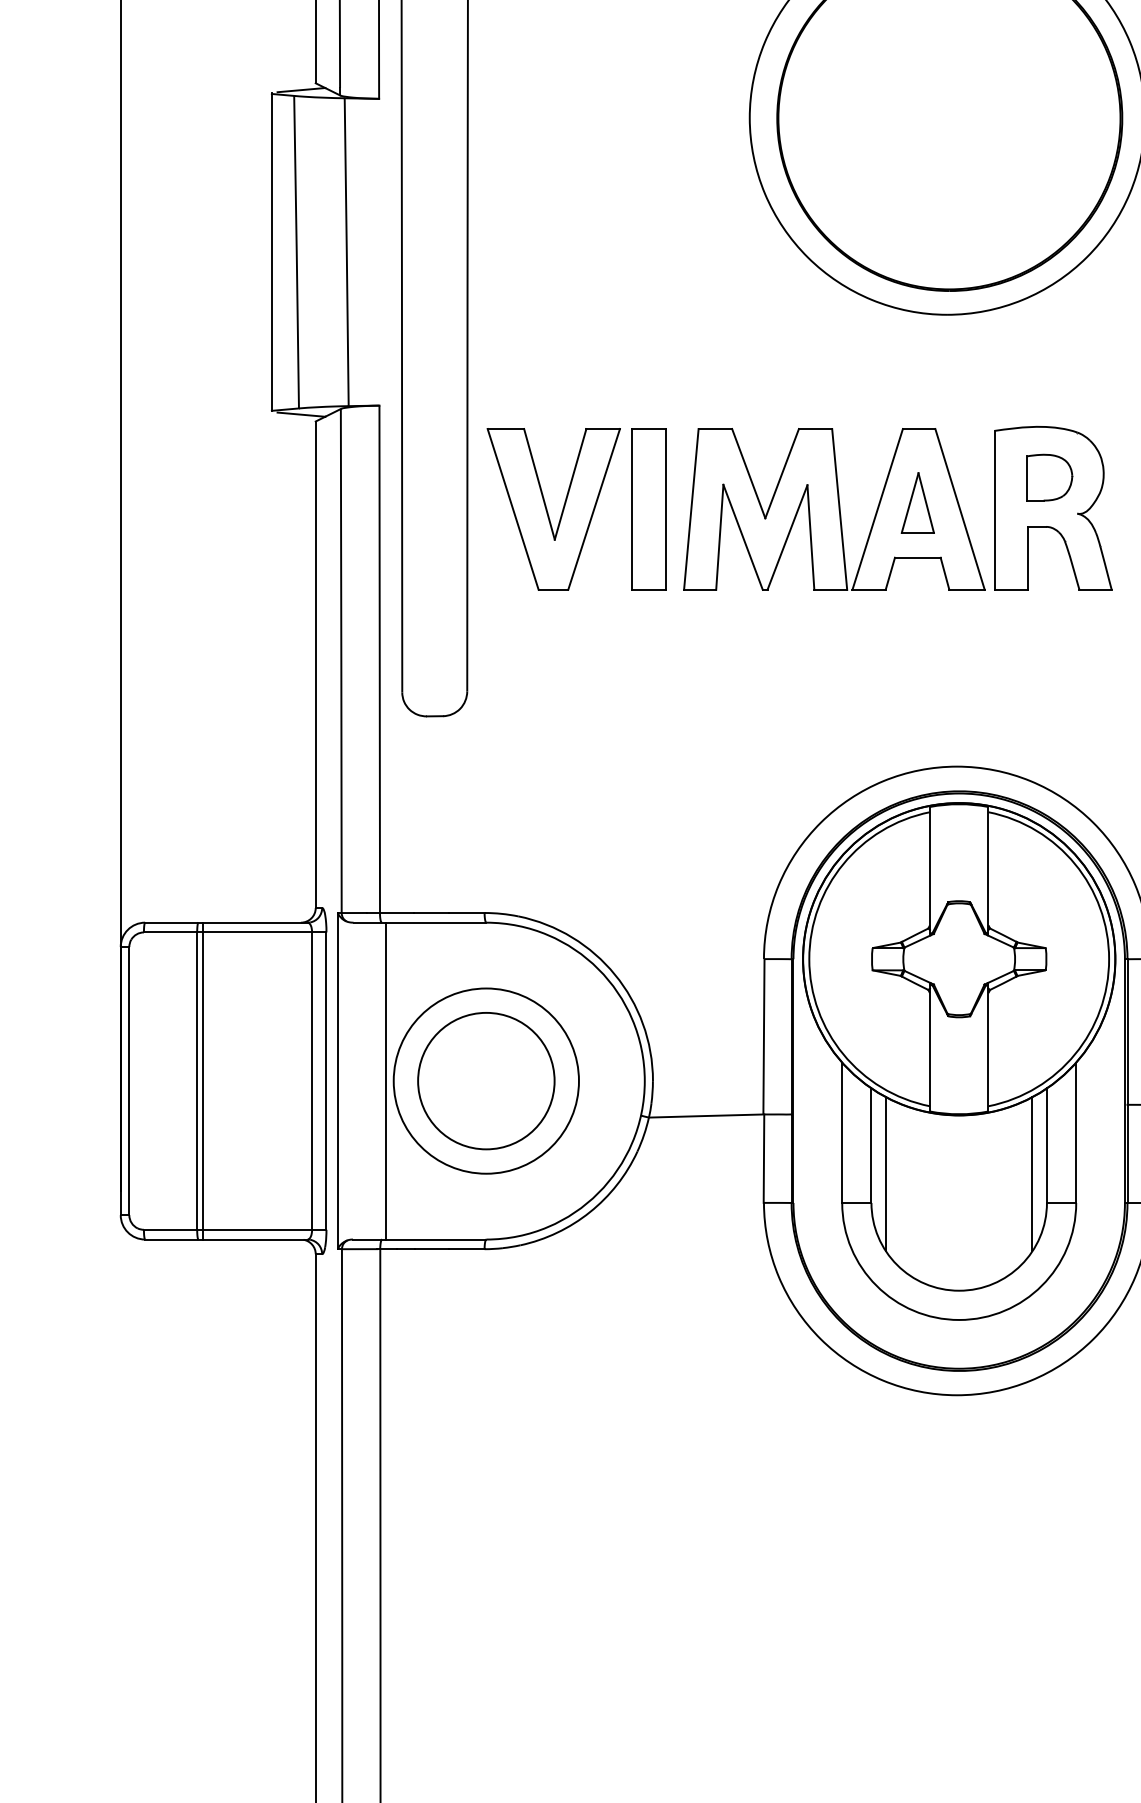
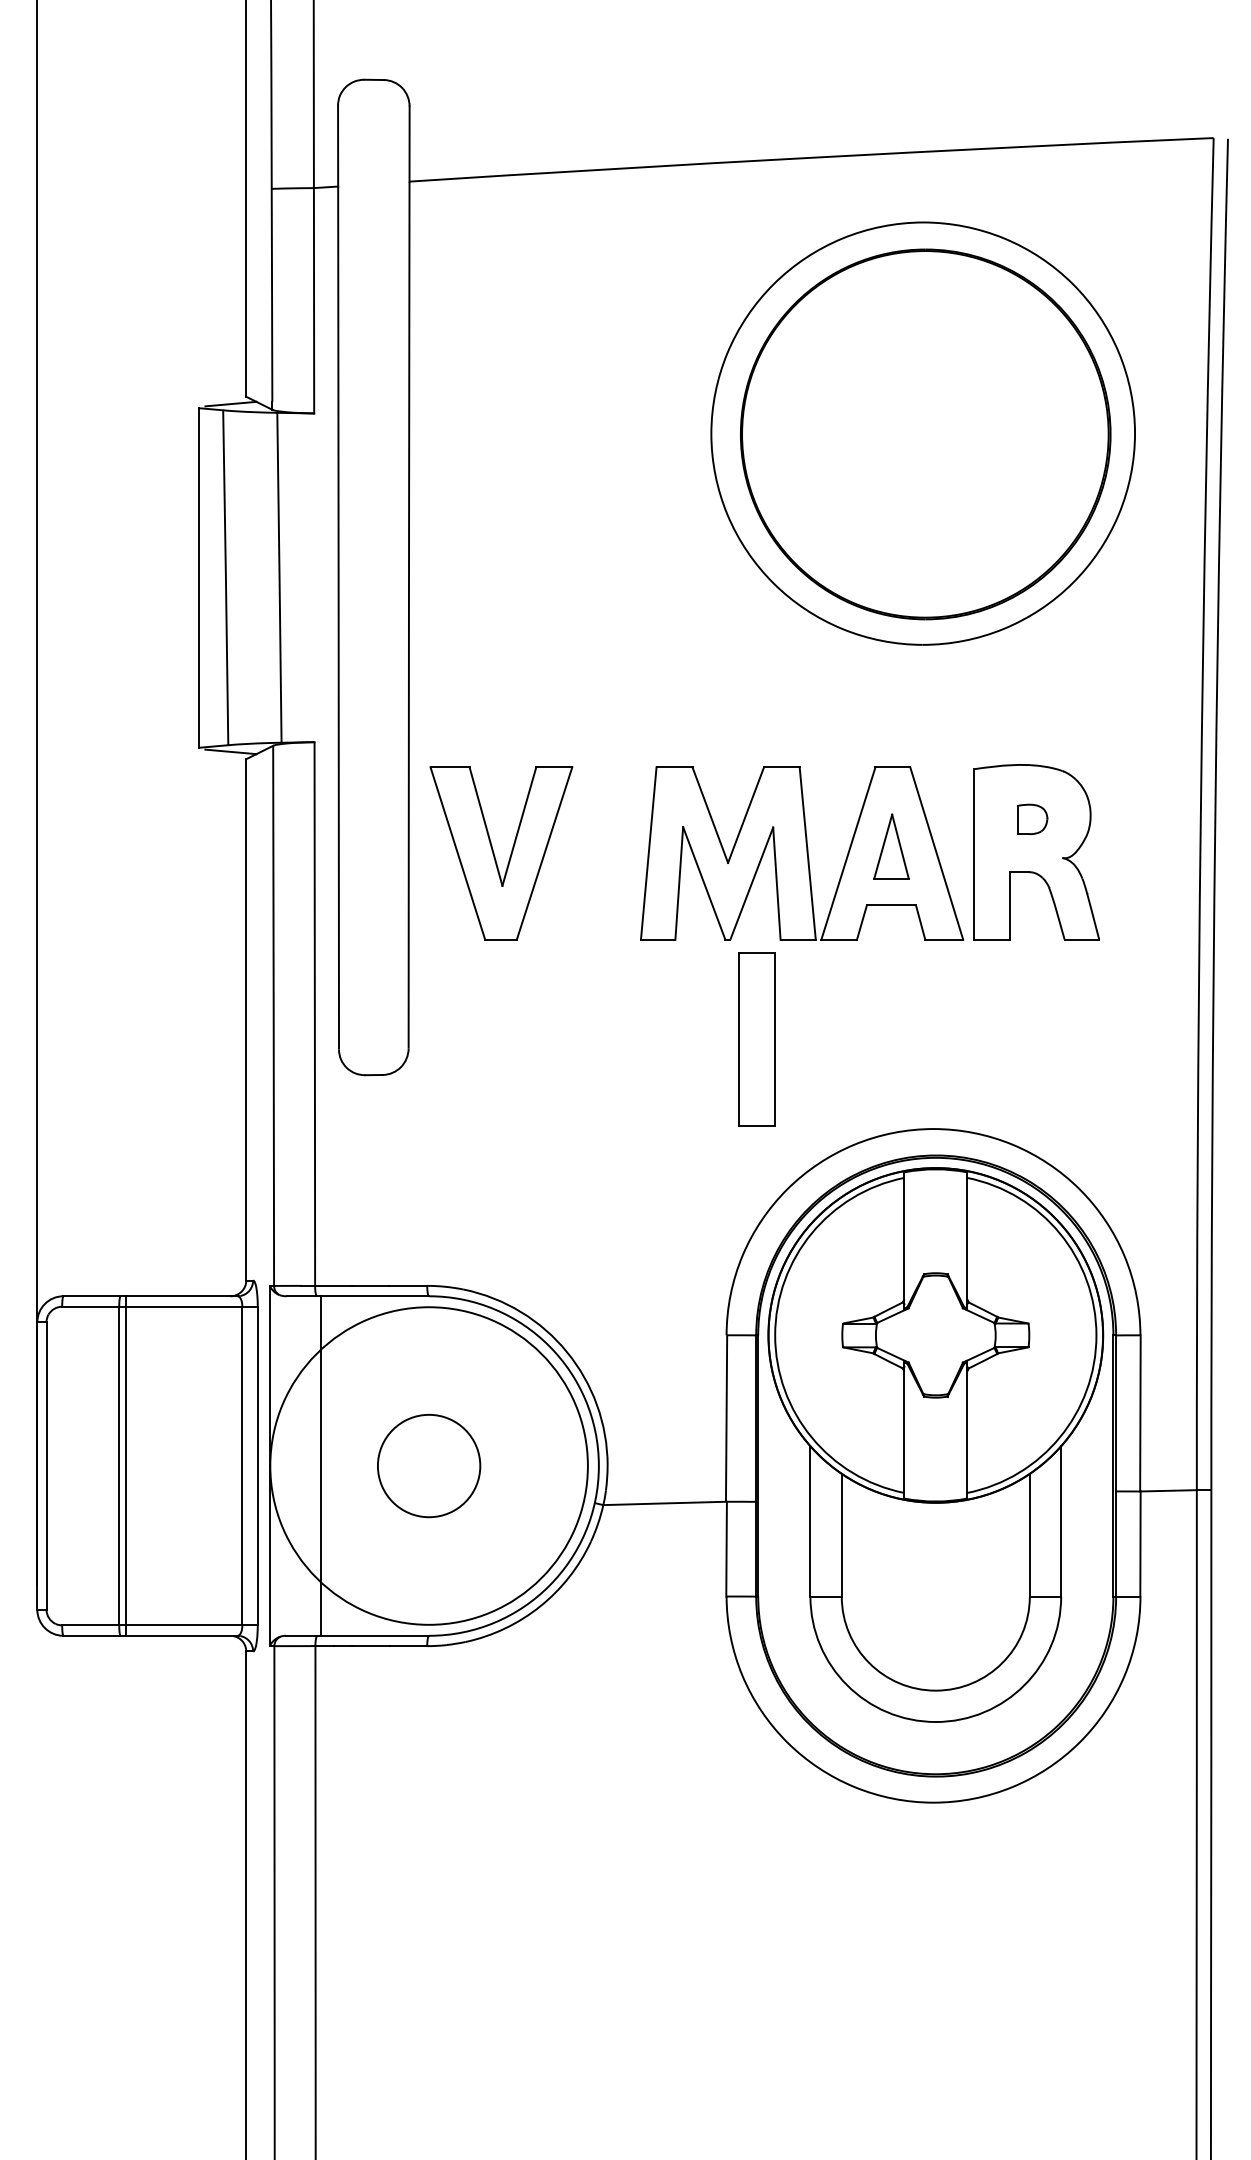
part: (1049, 477) -> (1032, 819), size x0.6
part: (649, 509) -> (756, 1039), moved
circle: (485, 1080) -> (428, 1465), size x0.7
circle: (485, 1080) -> (428, 1465), size x1.6
line: (886, 1173) -> (857, 1565), removed
line: (1032, 1173) -> (1014, 1565), removed

